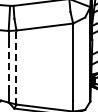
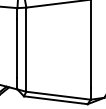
line: (8, 66) -> (17, 48), dashed -> solid
line: (16, 67) -> (26, 49), dashed -> solid

